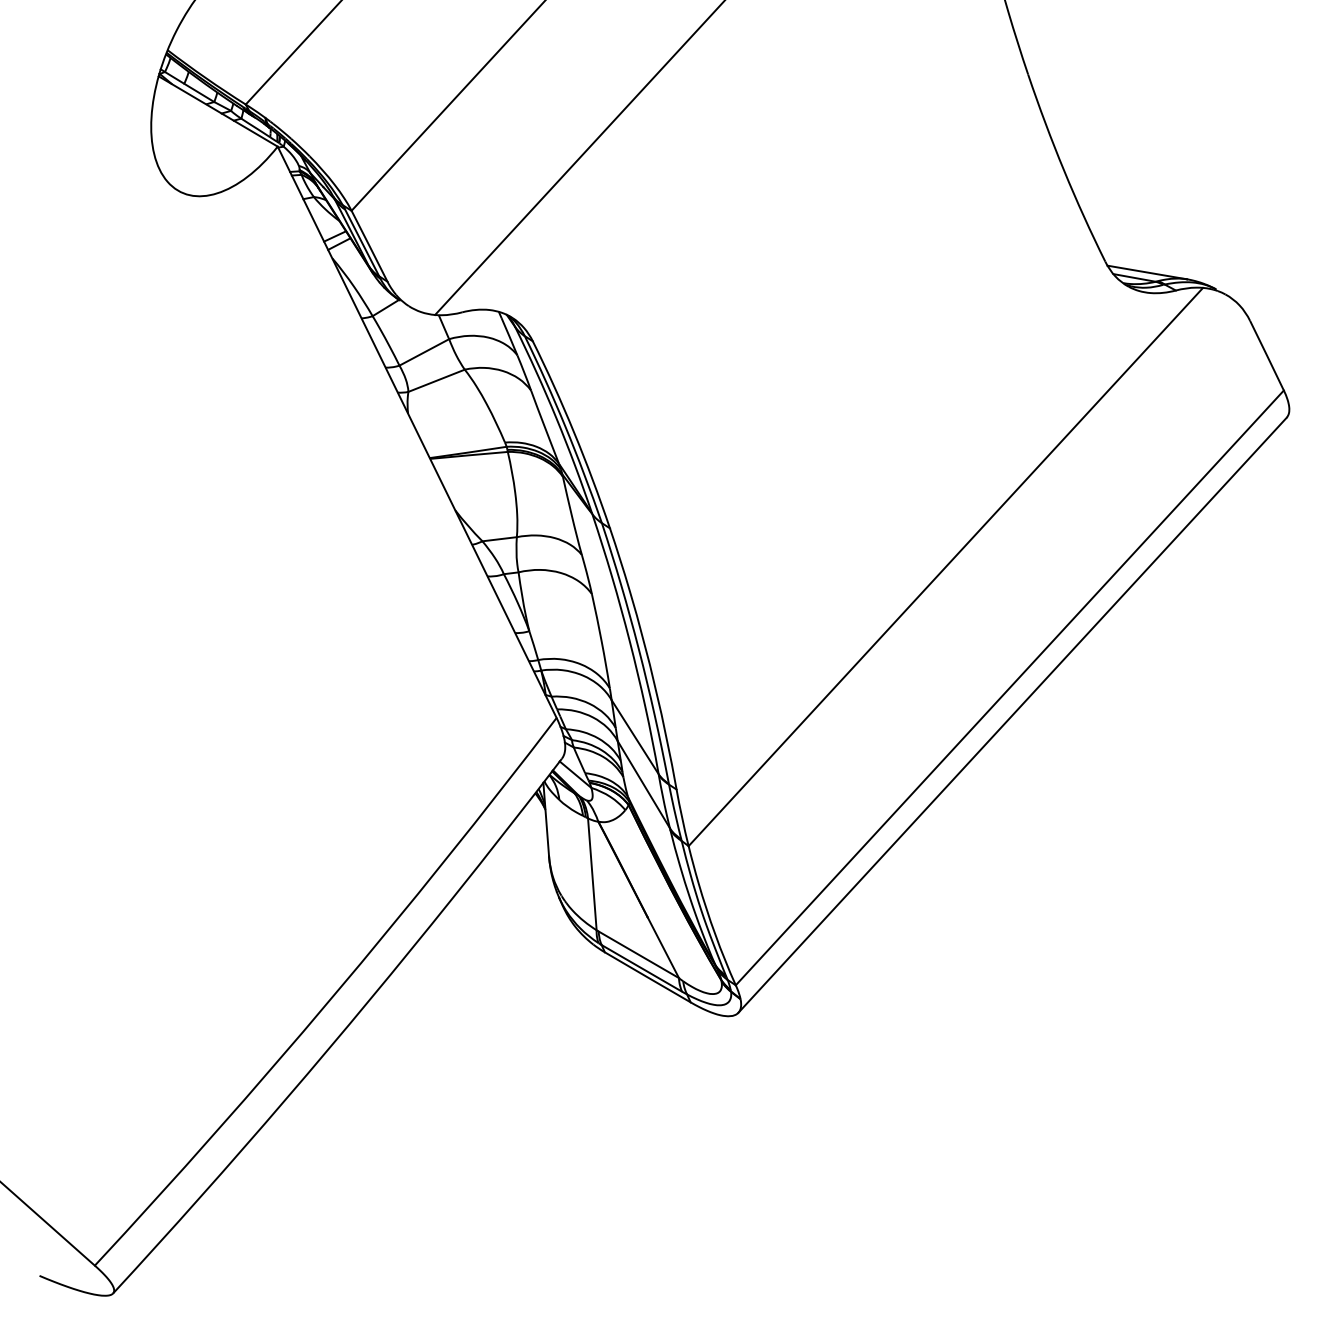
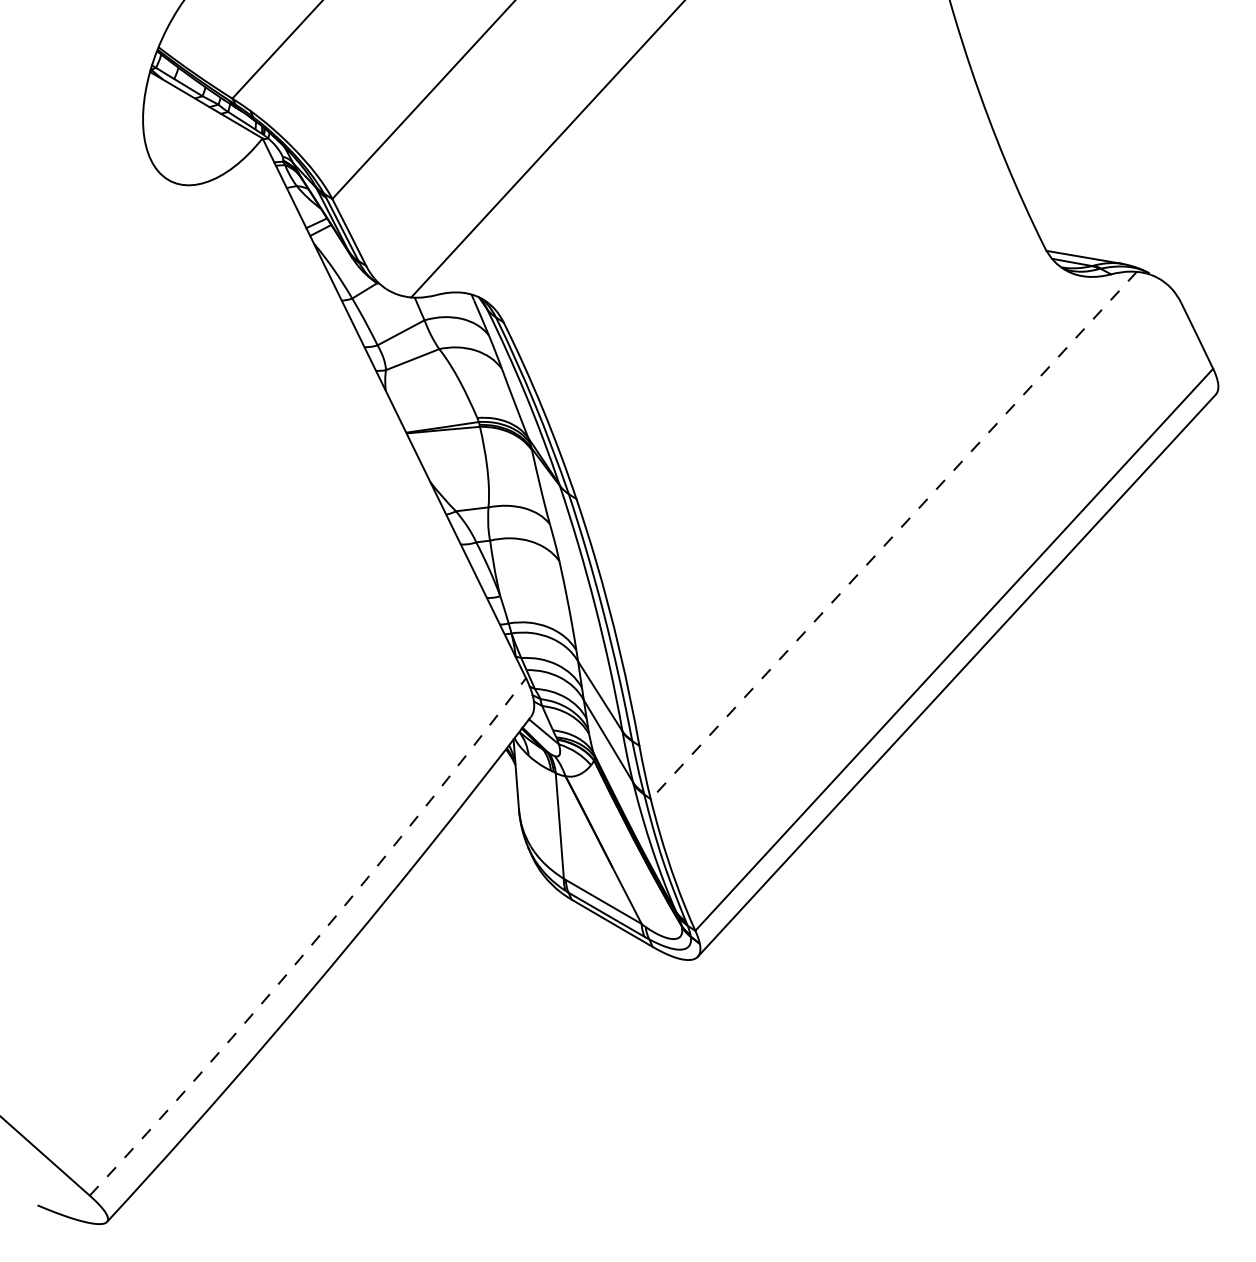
line: (945, 566) -> (893, 535), solid -> dashed
arc: (332, 997) -> (314, 942), solid -> dashed

